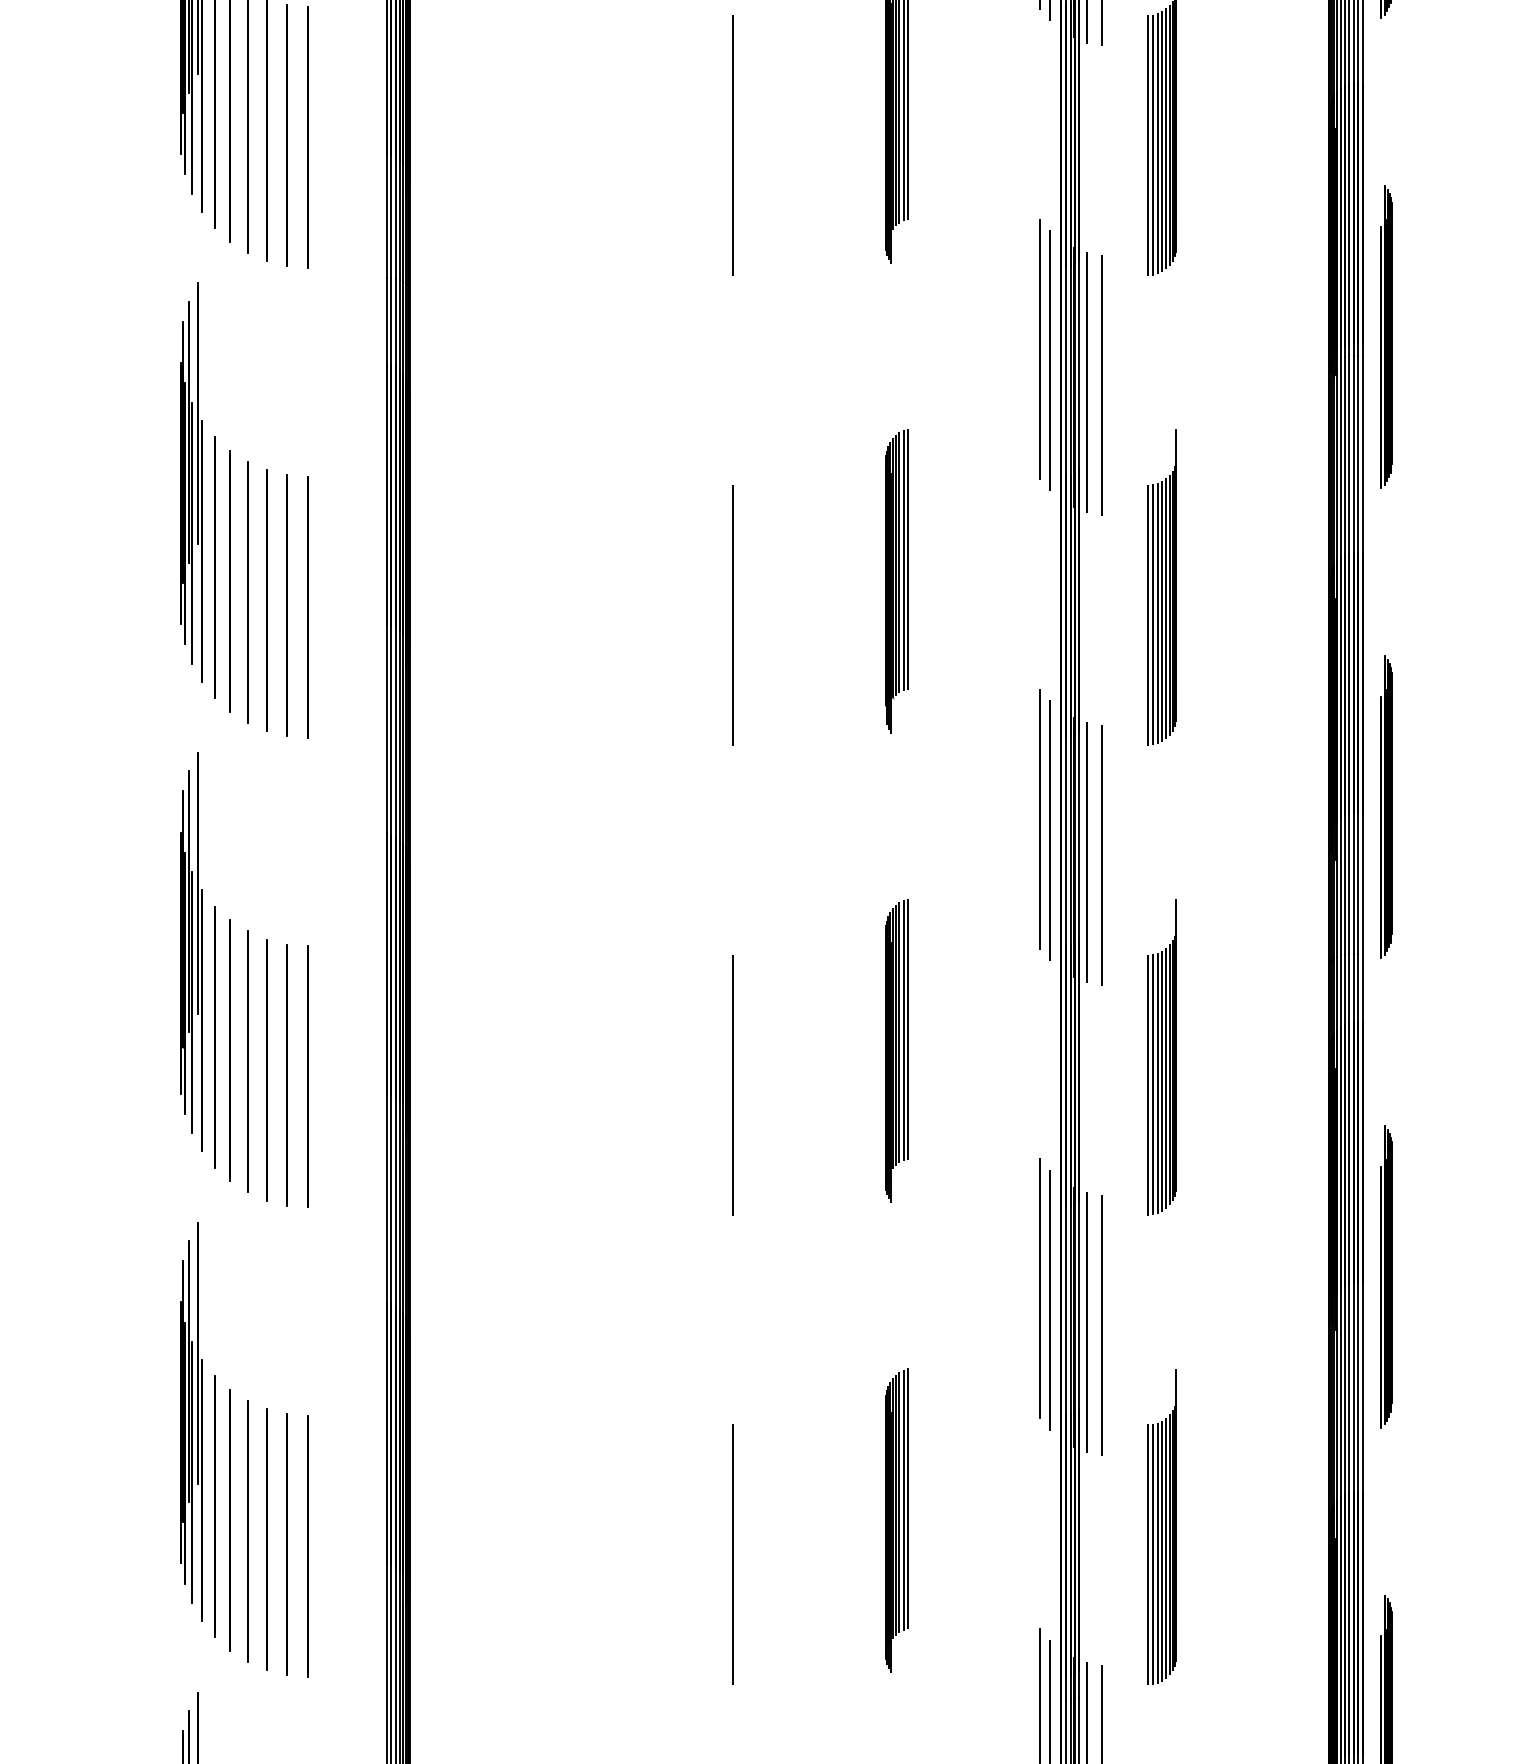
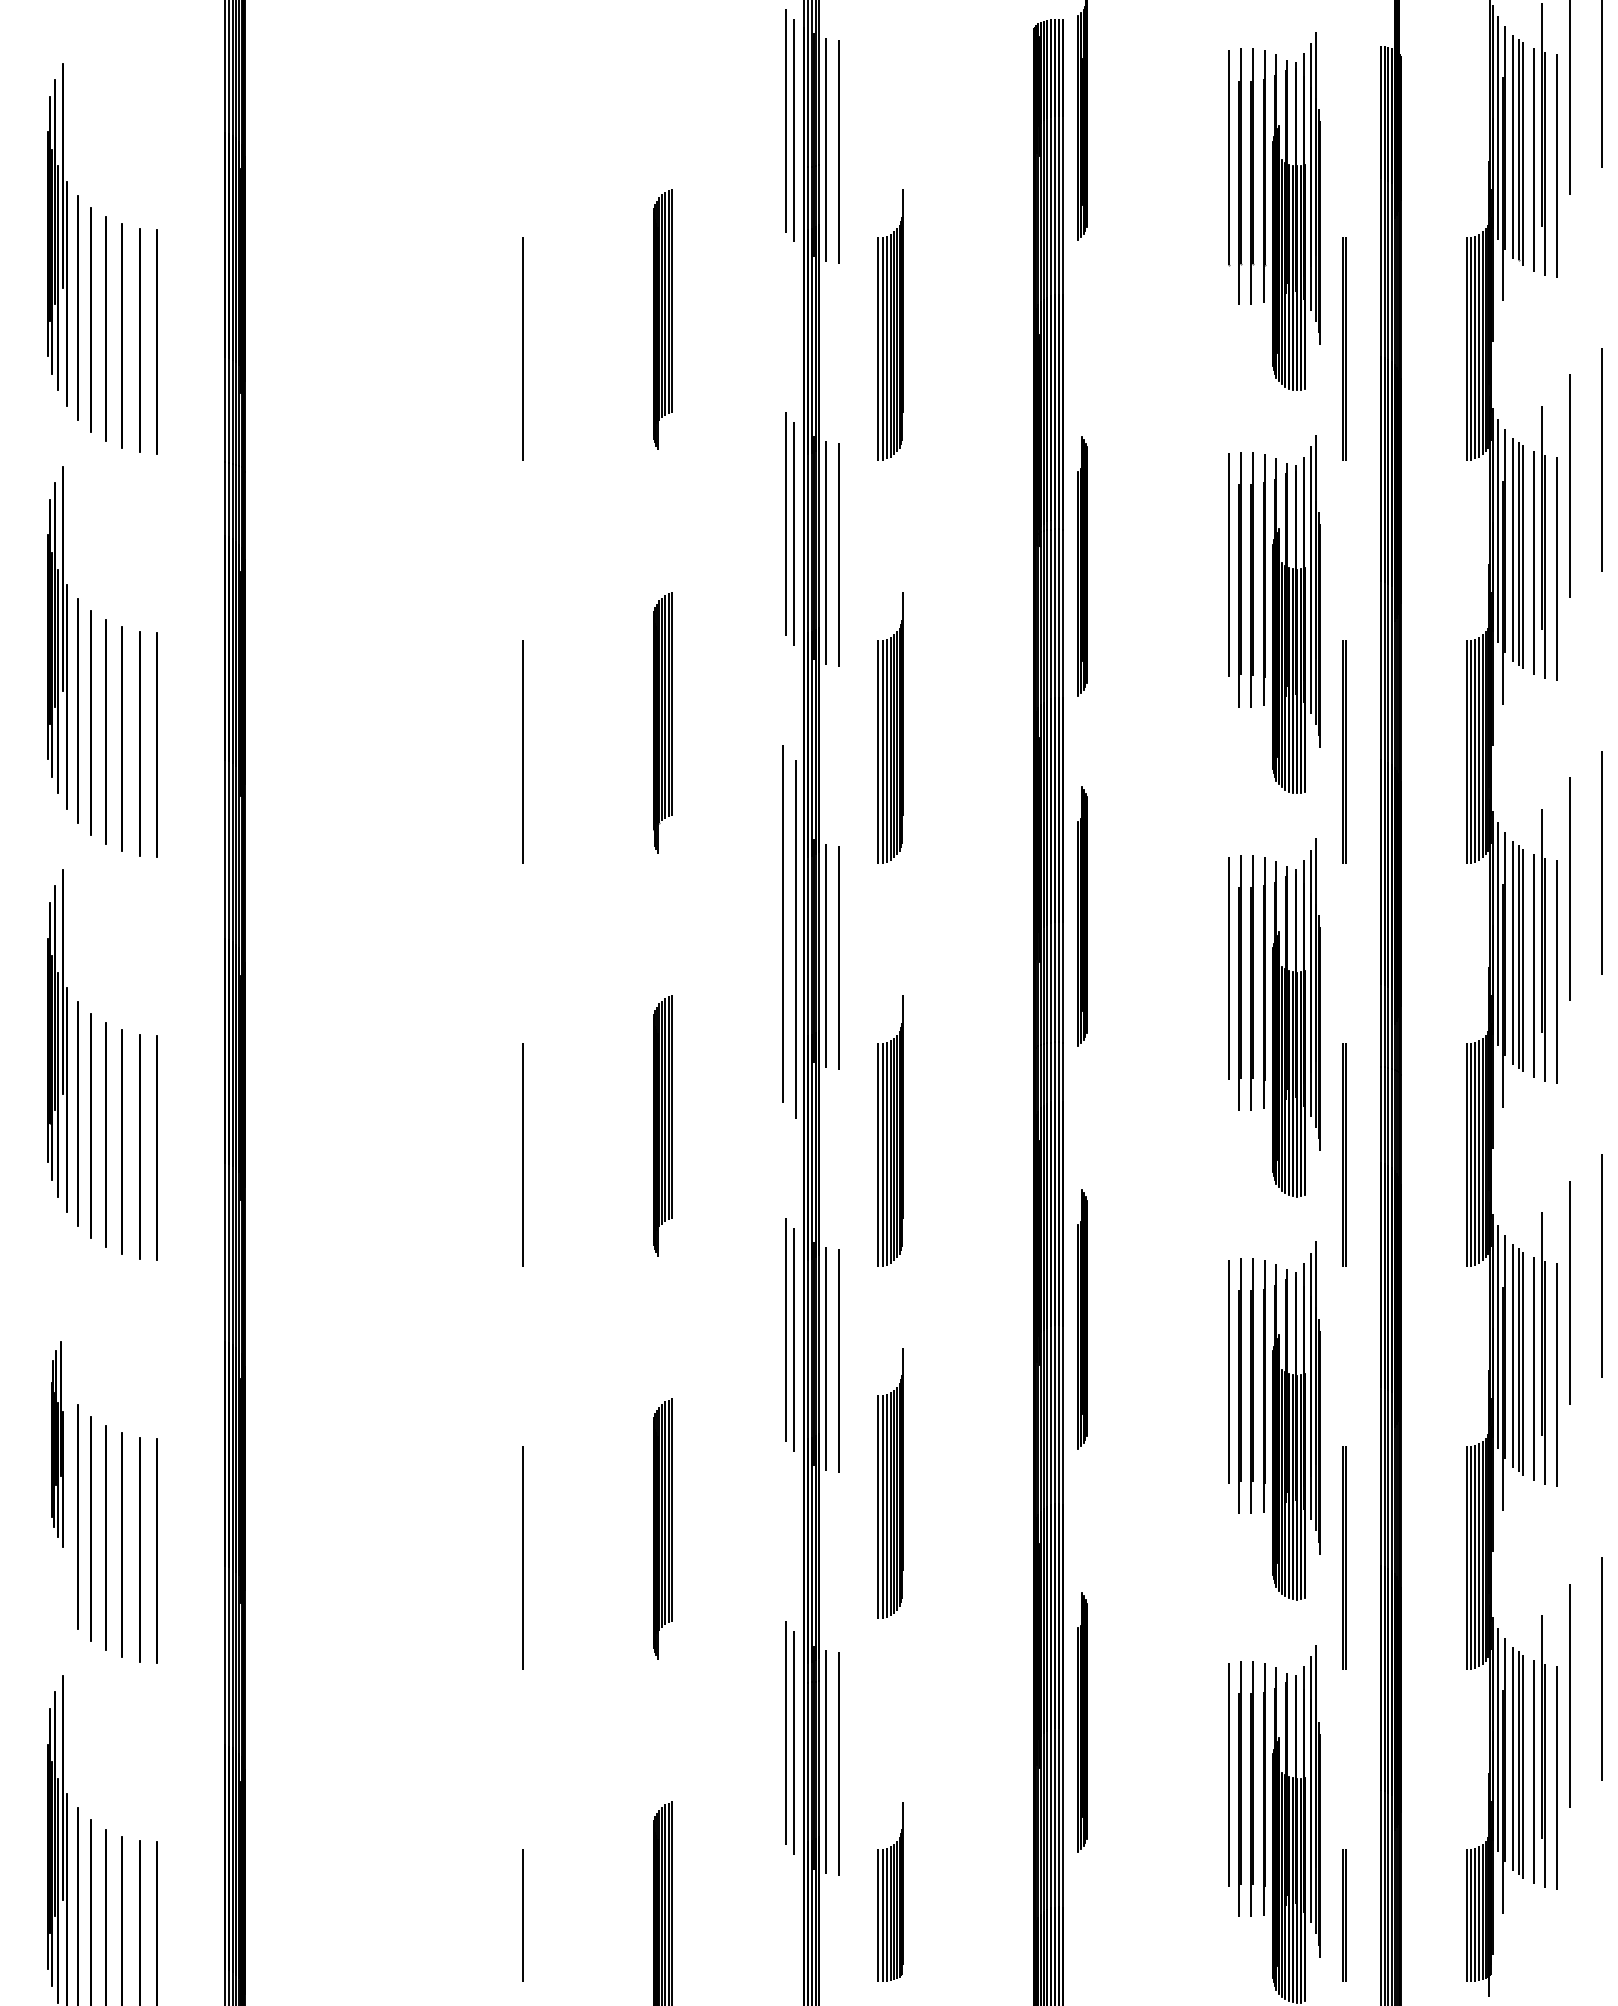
part: (1385, 337) -> (1082, 566), moved
part: (1044, 824) -> (789, 931), size x1.6
part: (191, 1421) -> (57, 1443), size x0.6
part: (1162, 1527) -> (890, 1483), moved

